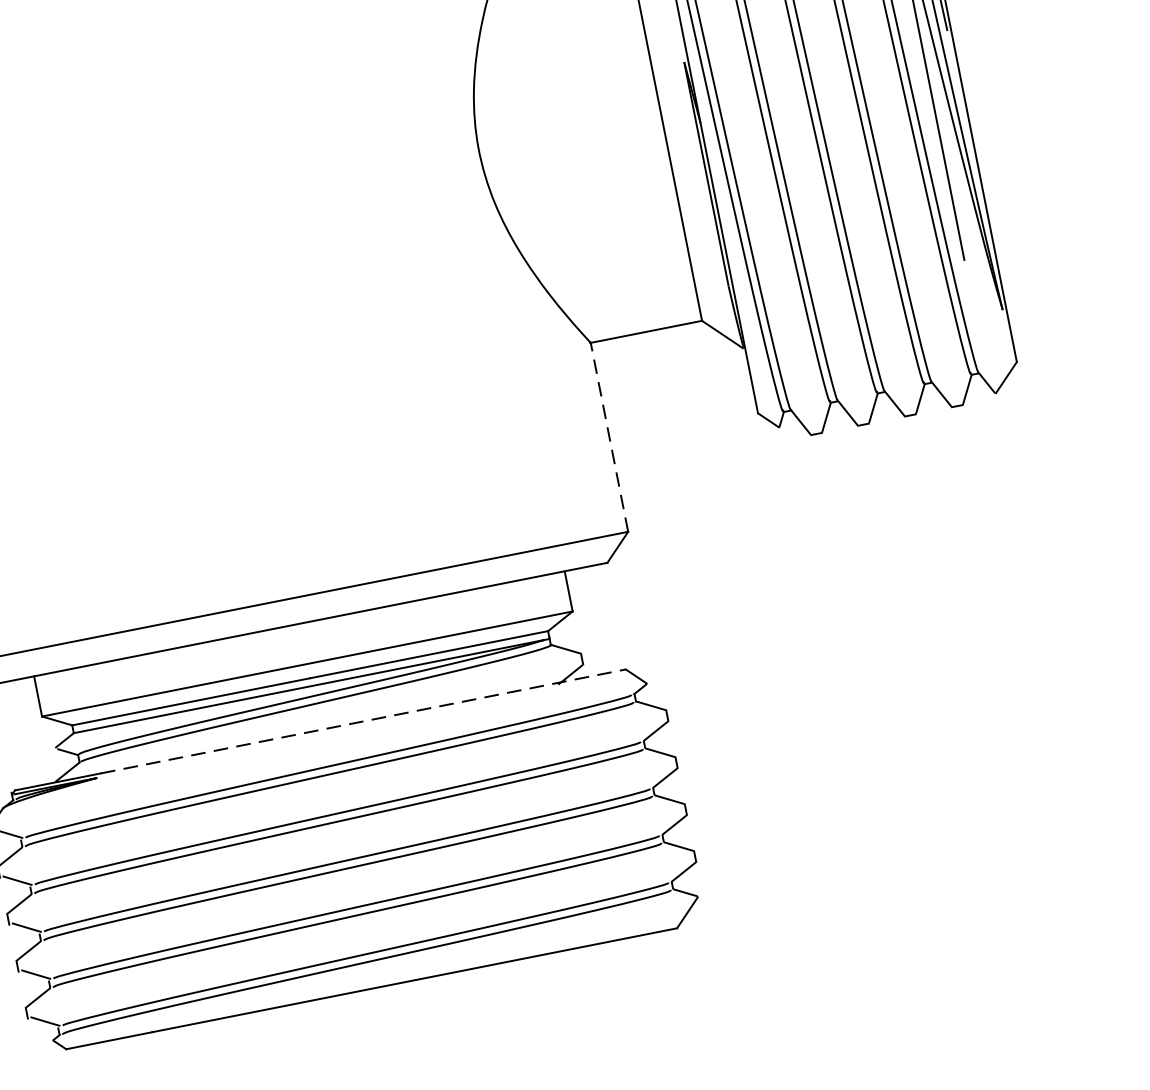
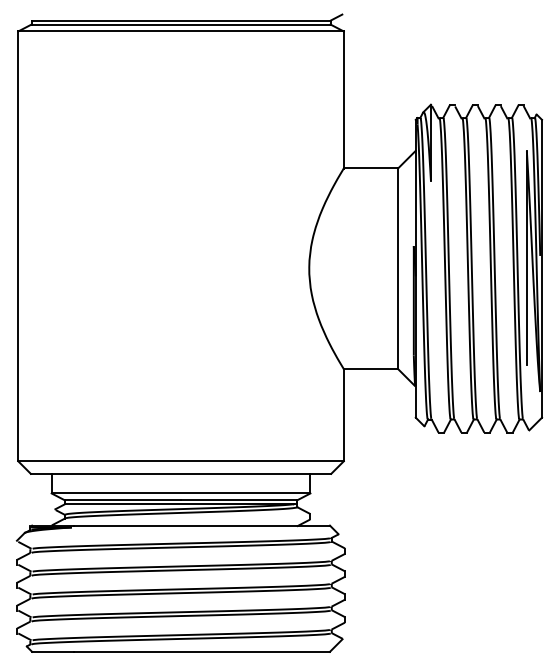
line: (608, 436) -> (343, 414), dashed -> solid
line: (364, 720) -> (202, 525), dashed -> solid

